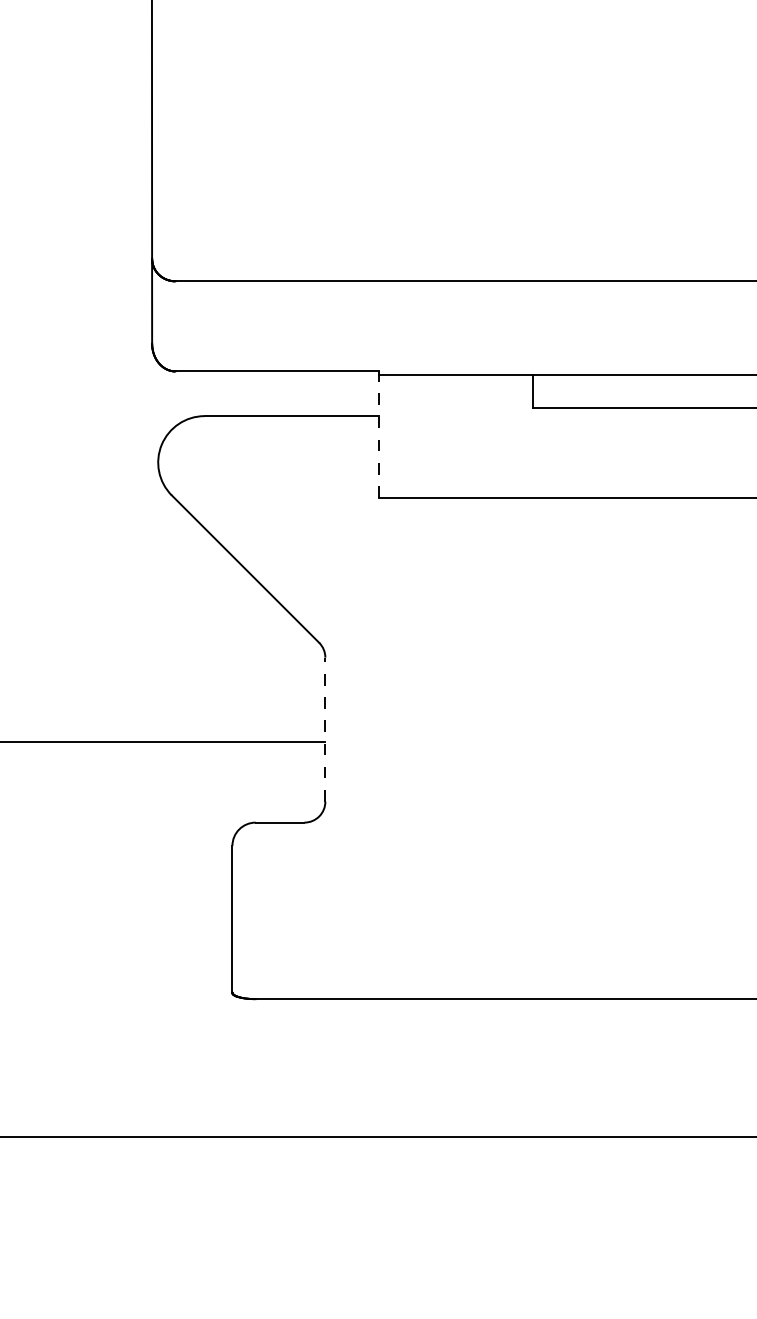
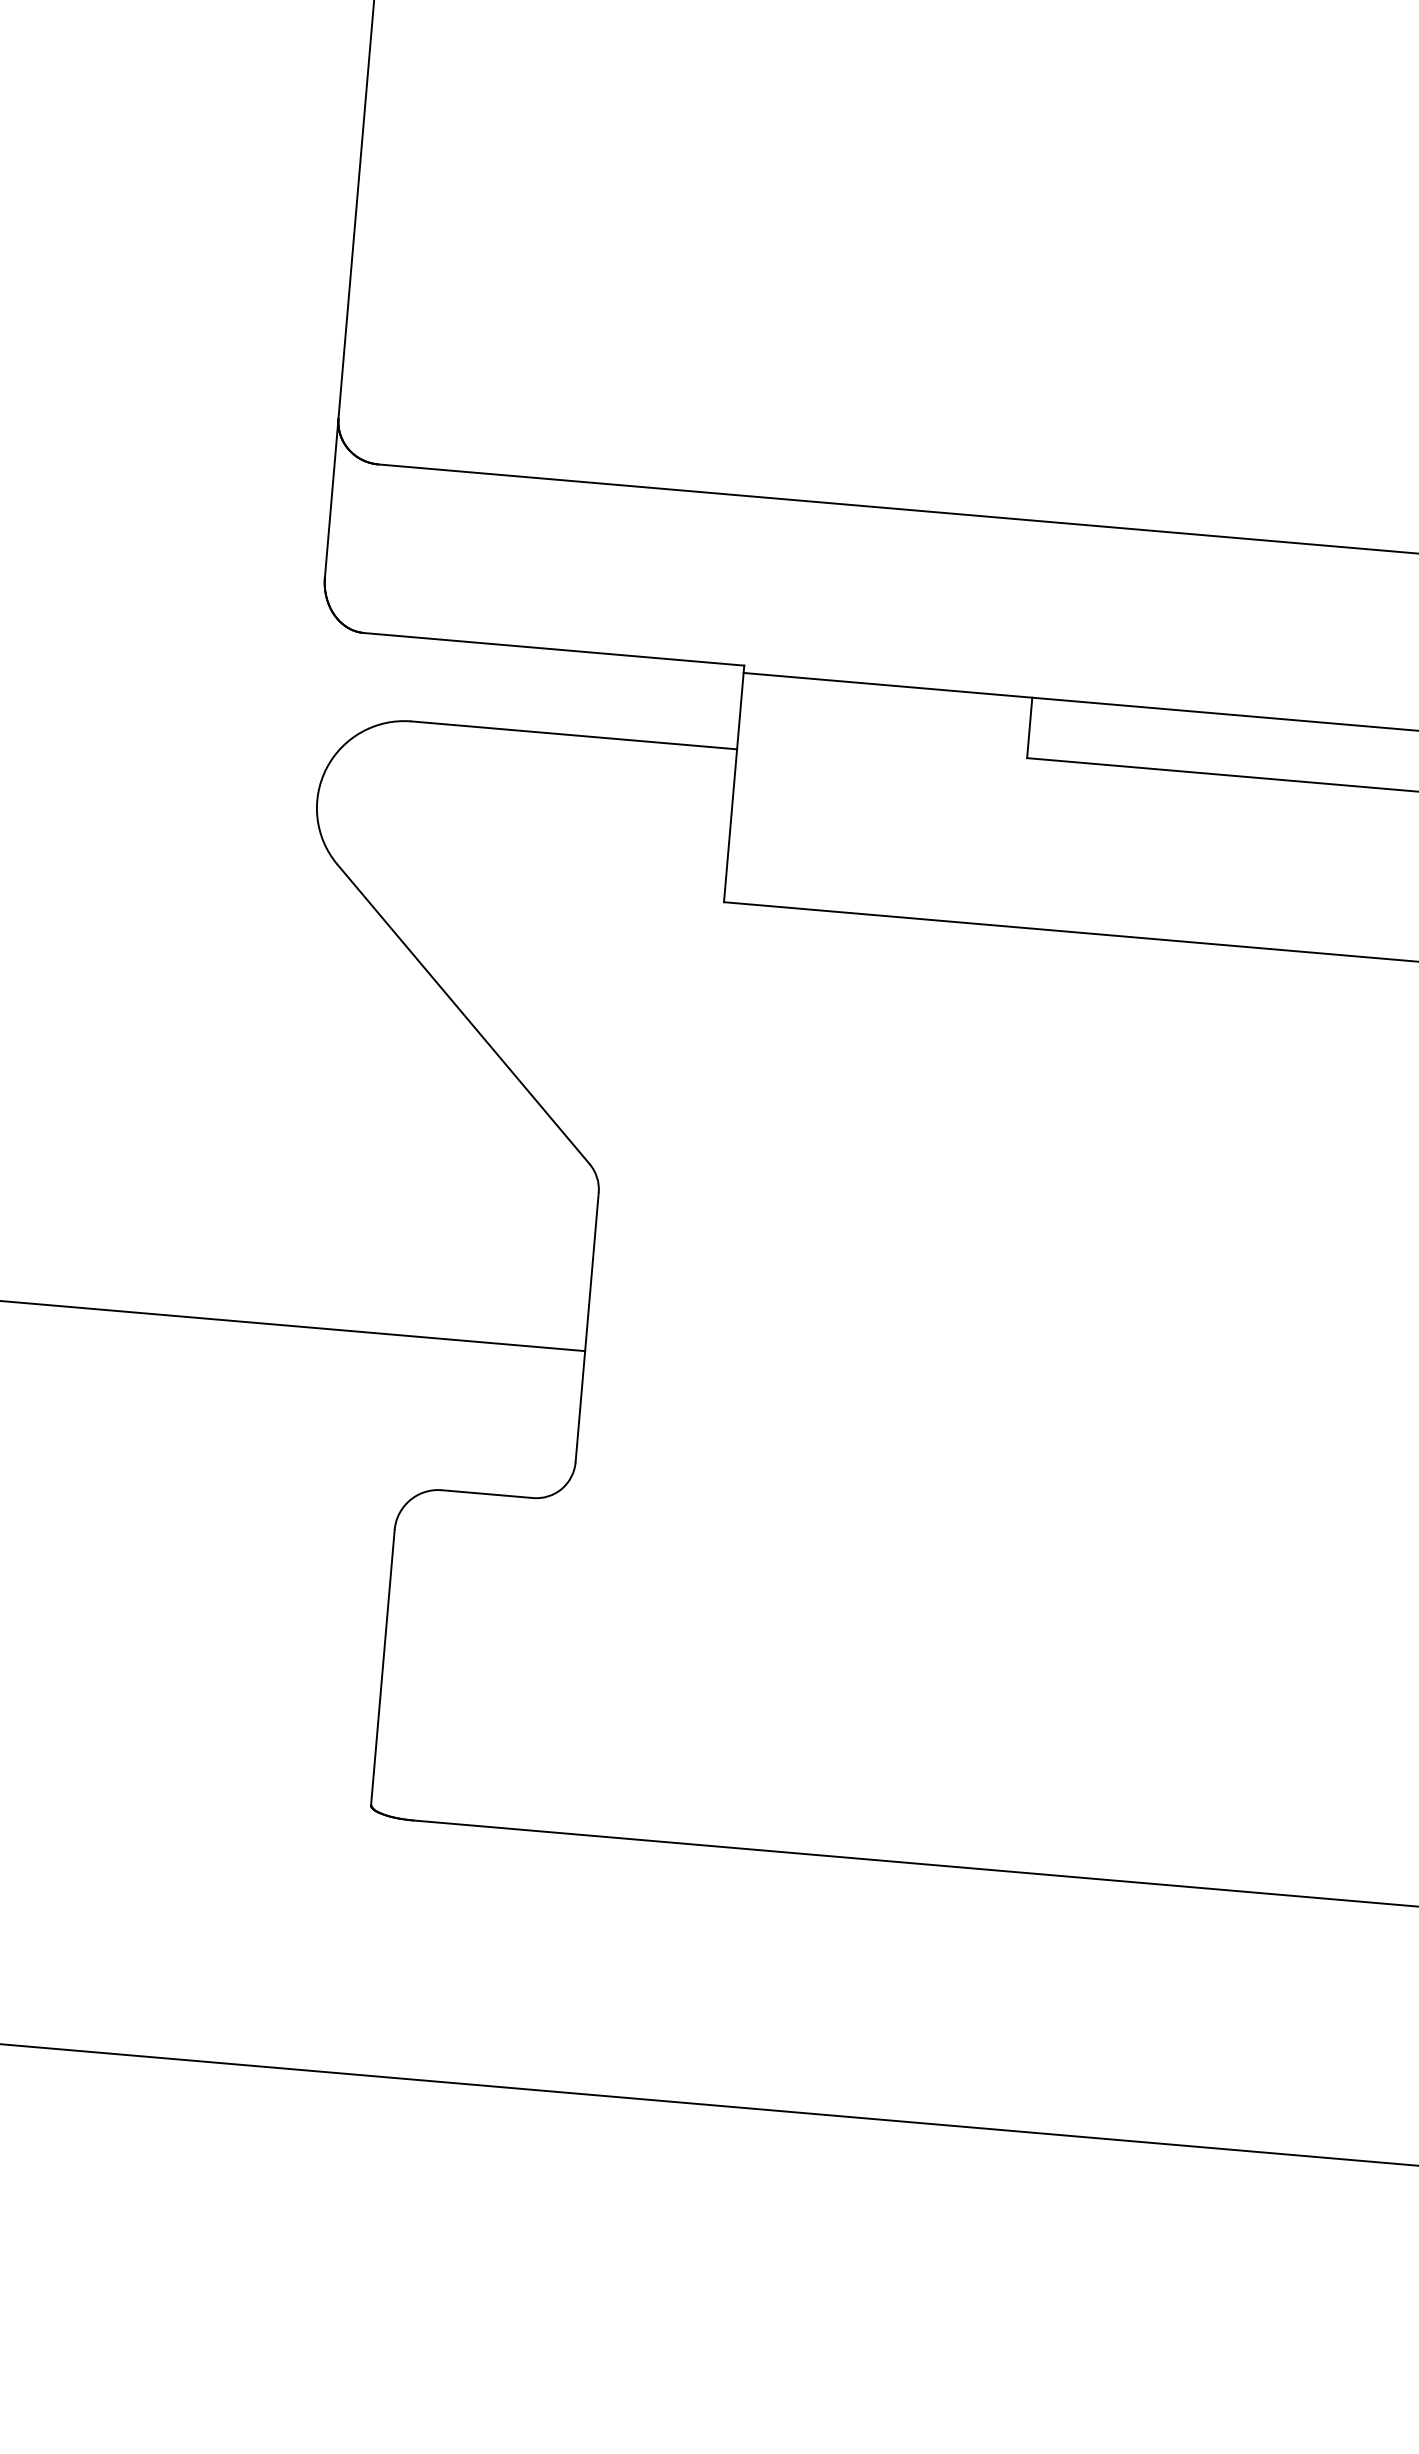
line: (378, 434) -> (733, 783), dashed -> solid
line: (325, 729) -> (587, 1327), dashed -> solid

